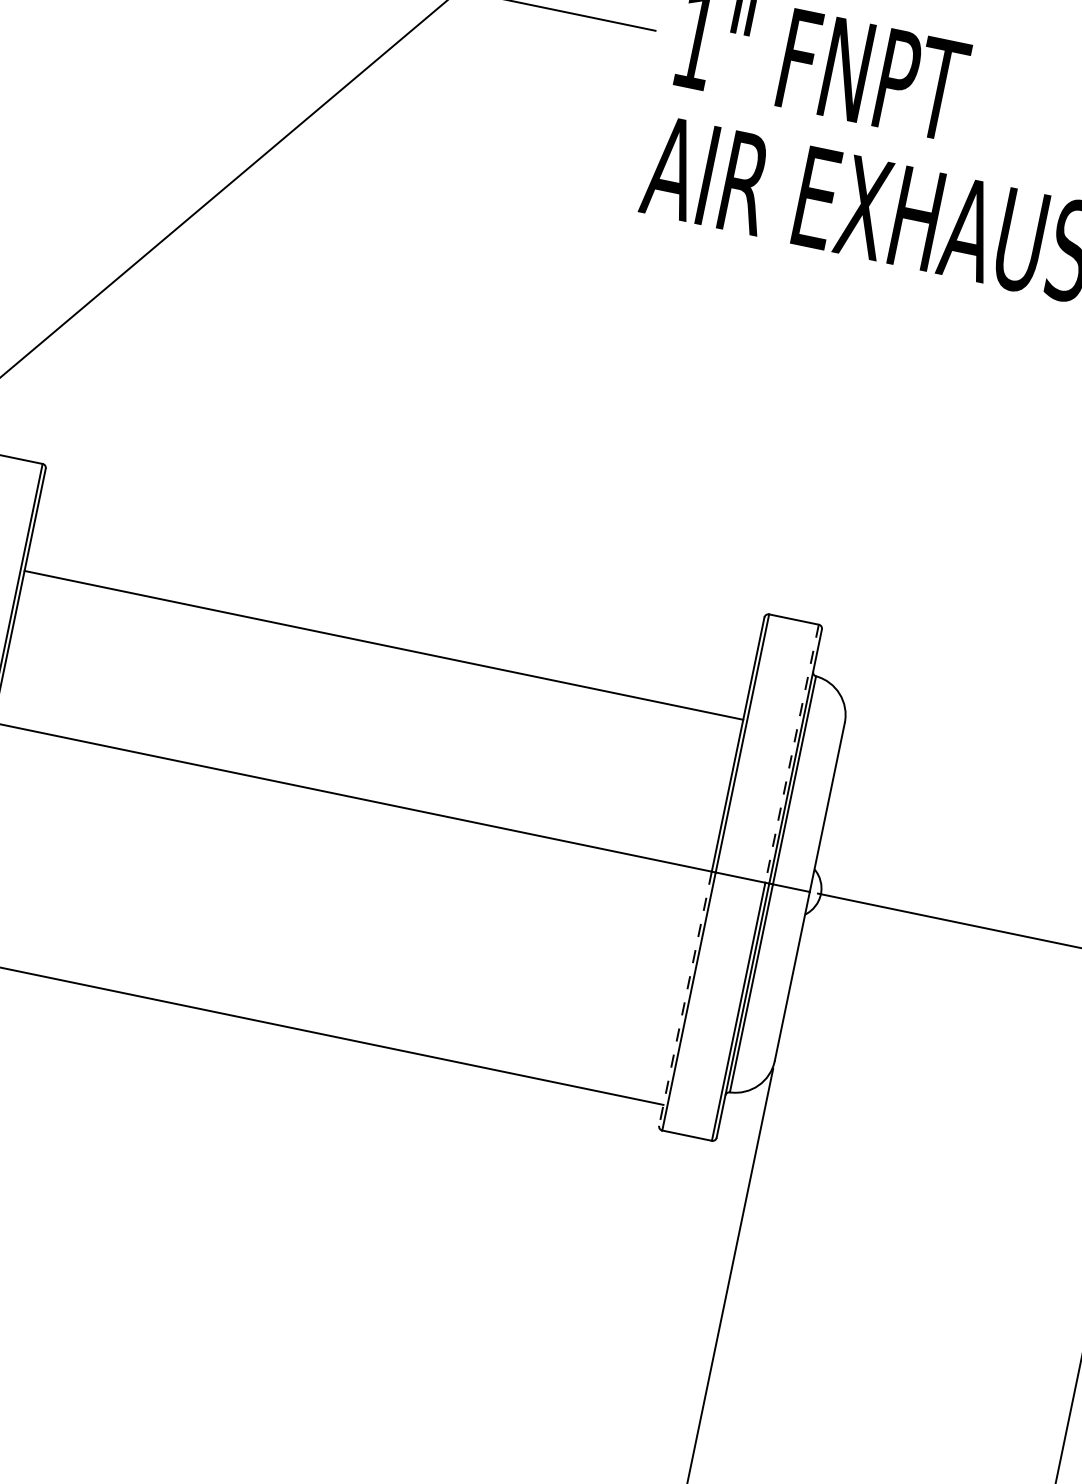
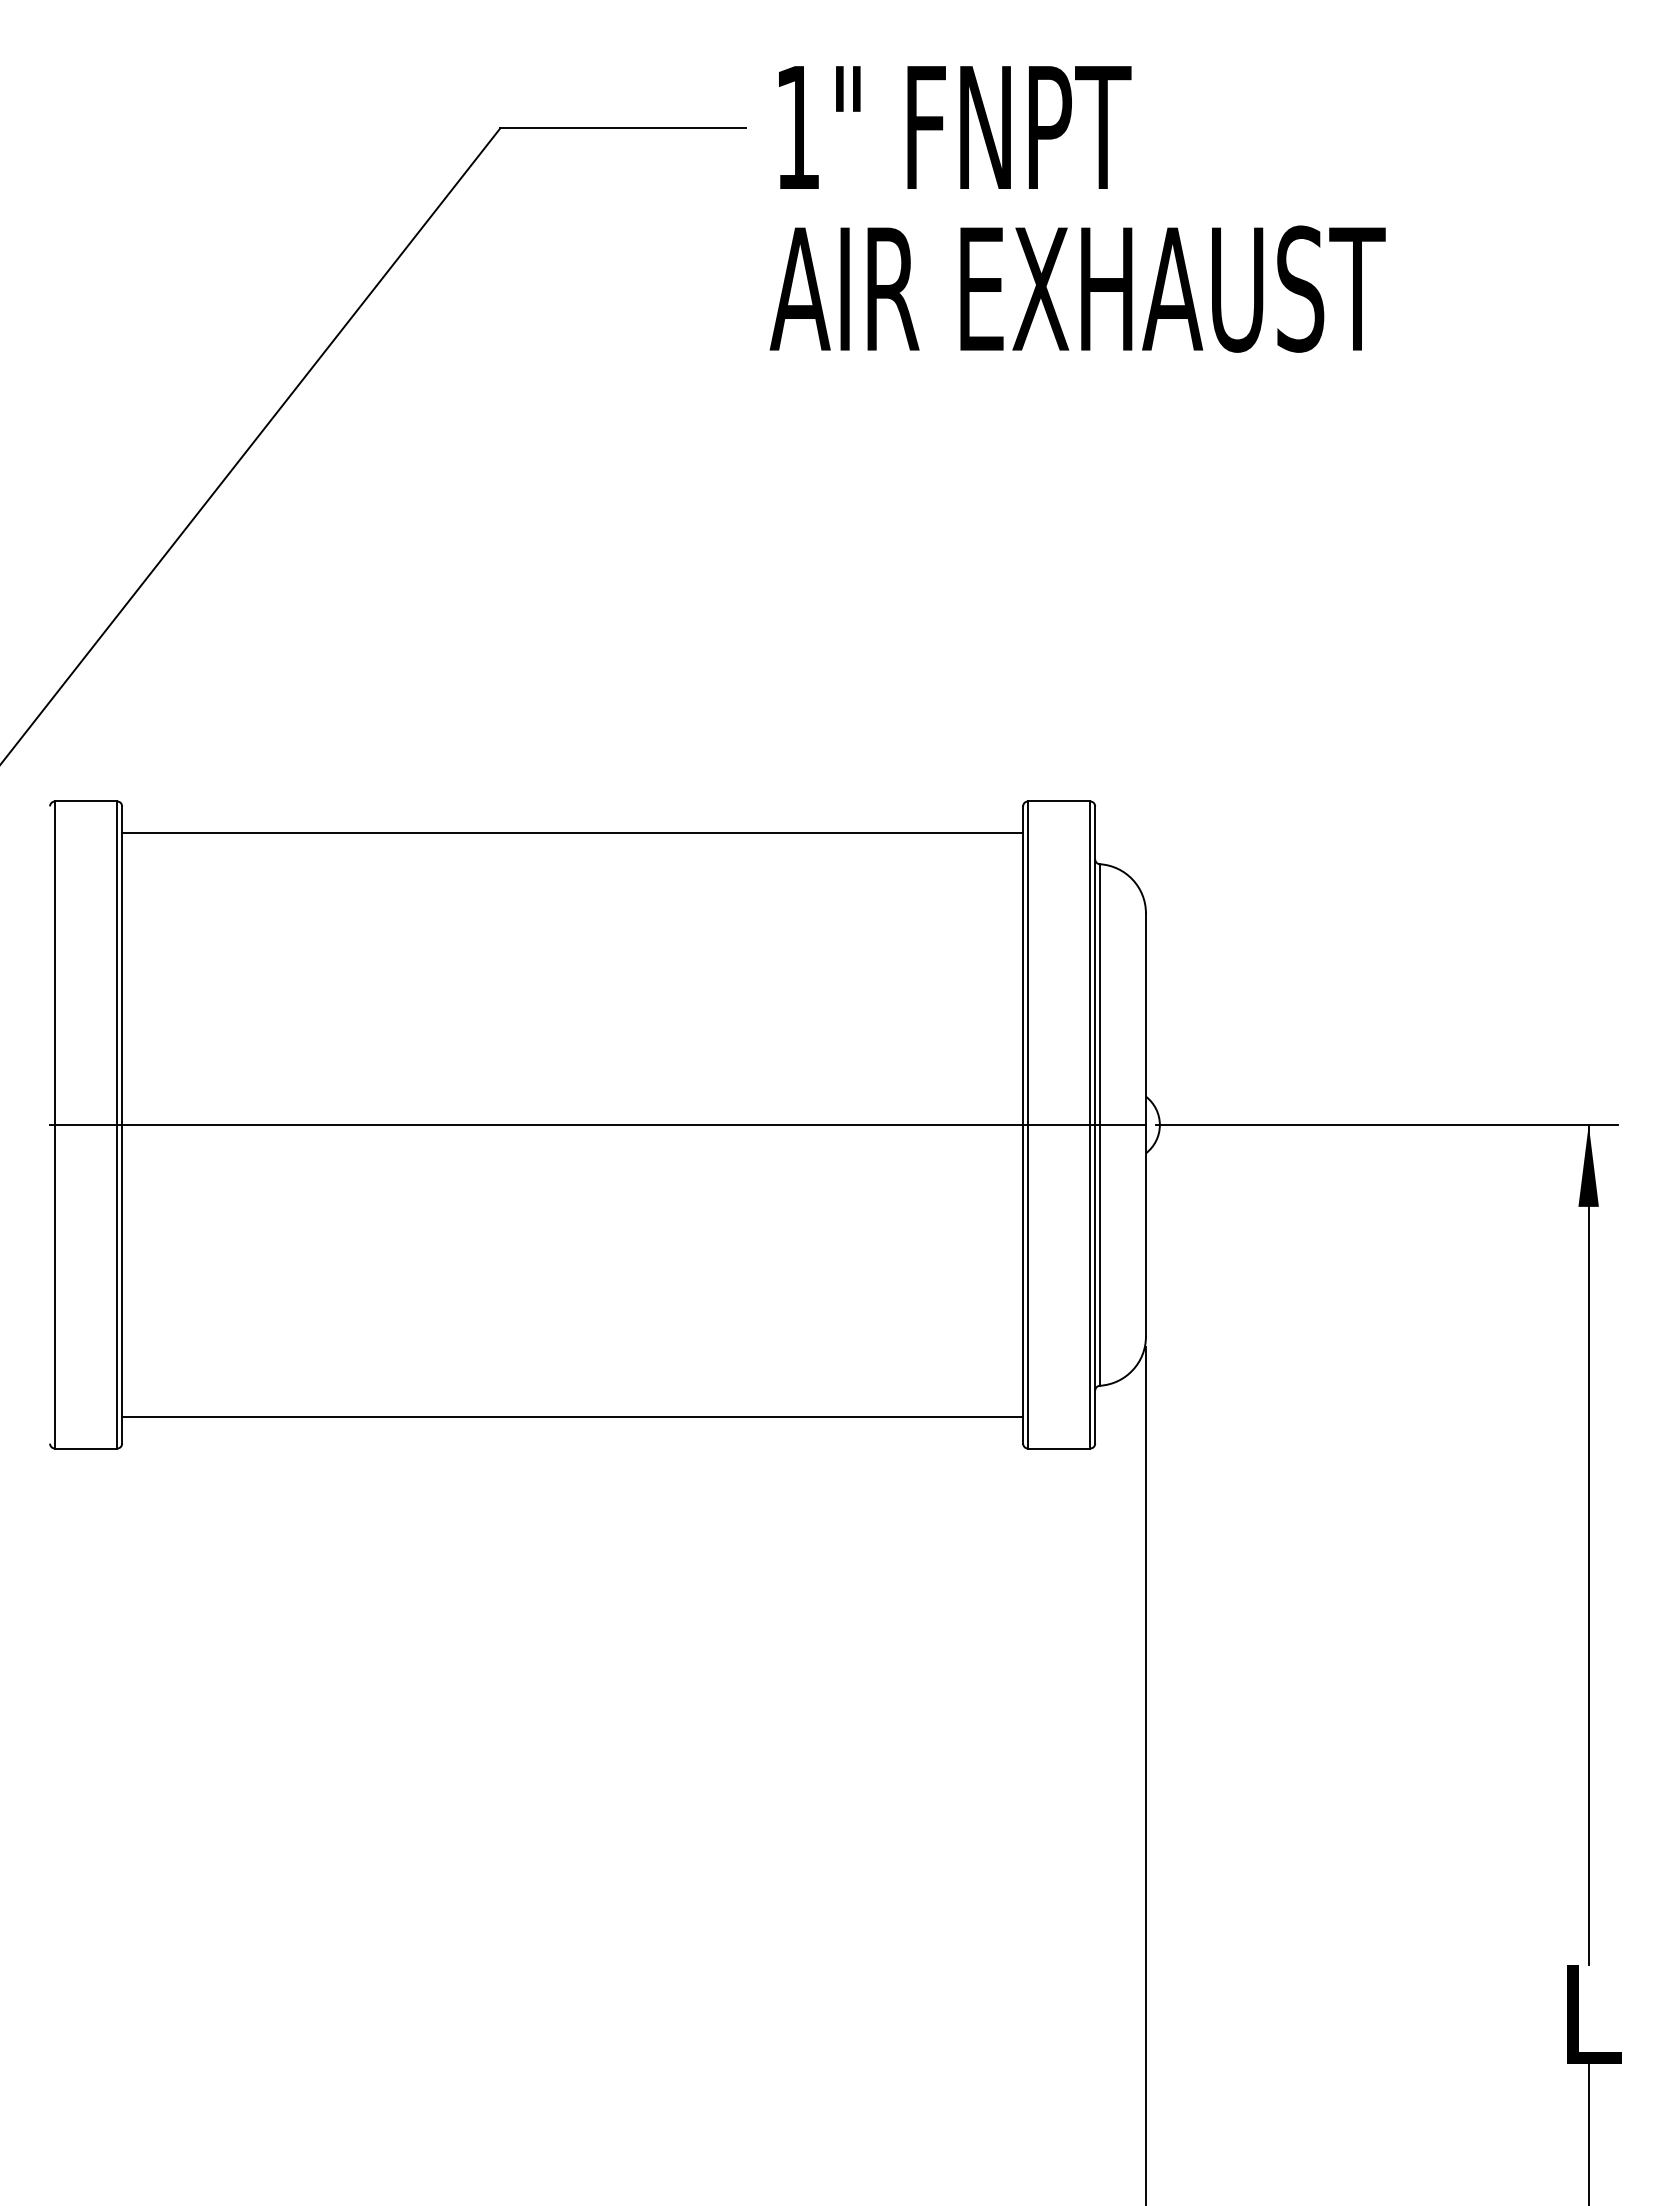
line: (383, 645) -> (572, 832), moved
line: (792, 753) -> (1090, 963), dashed -> solid
line: (685, 998) -> (1023, 1284), dashed -> solid

